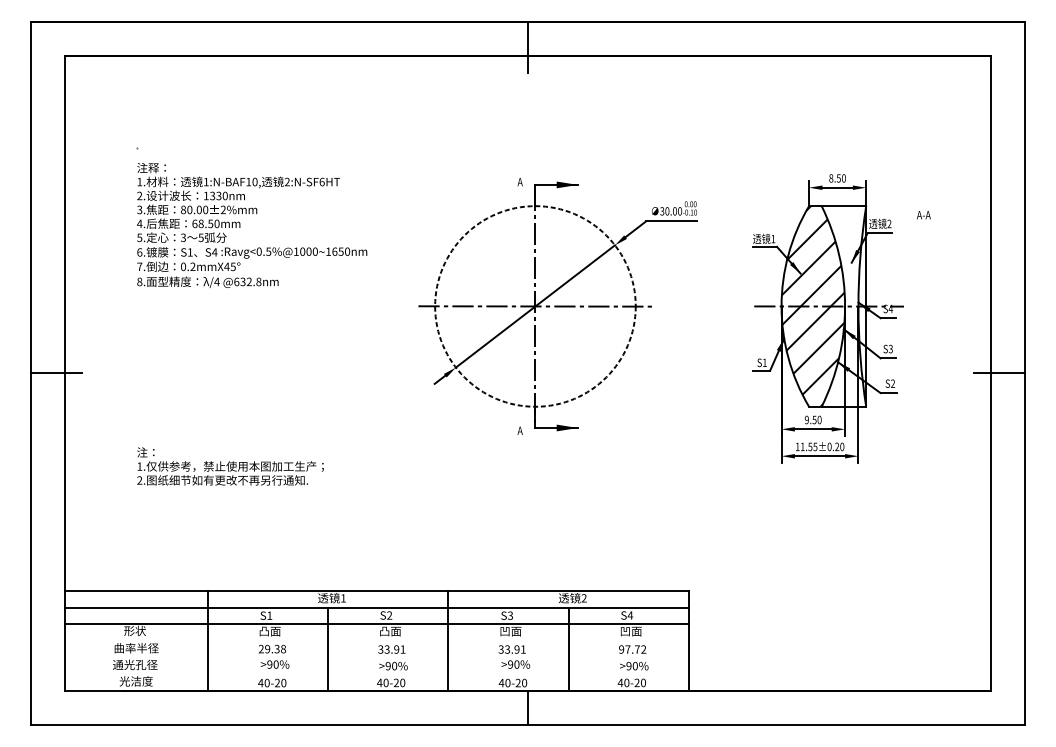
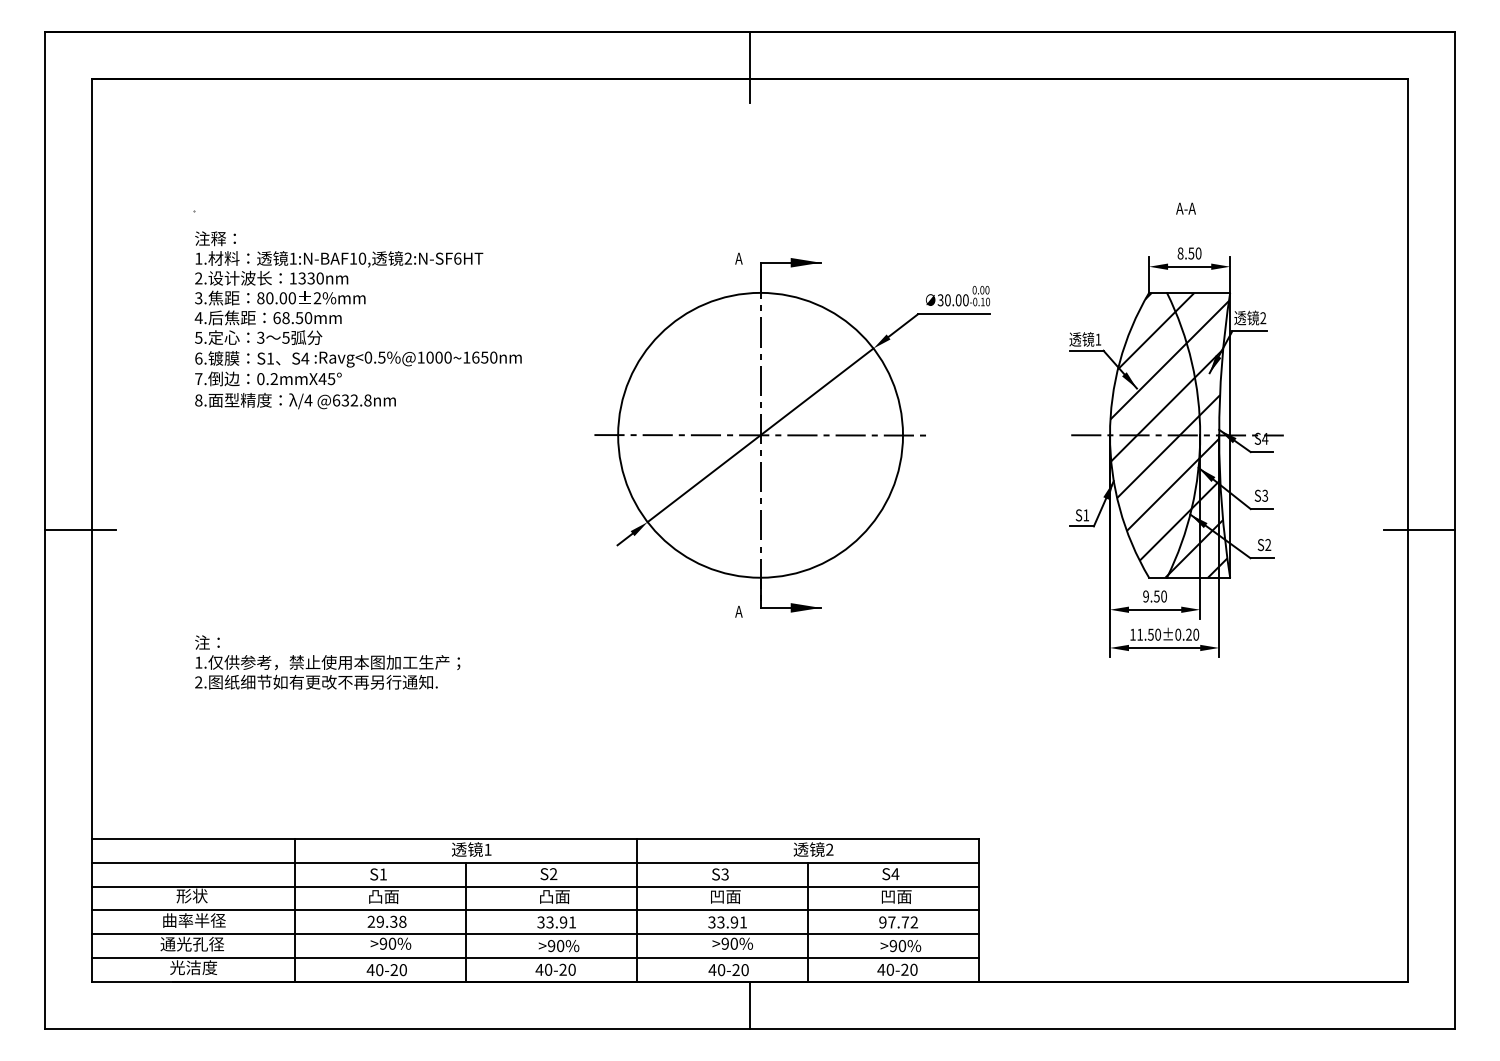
text: (923, 215) -> (1185, 208), moved
circle: (535, 305) -> (760, 434), dashed -> solid
hatch: (843, 305) -> (1198, 434), added
text: (815, 446) -> (1157, 634), 11.55±0.20 -> 11.50±0.20
line: (376, 641) -> (535, 910), added
line: (376, 658) -> (535, 934), added
line: (376, 674) -> (535, 957), added

